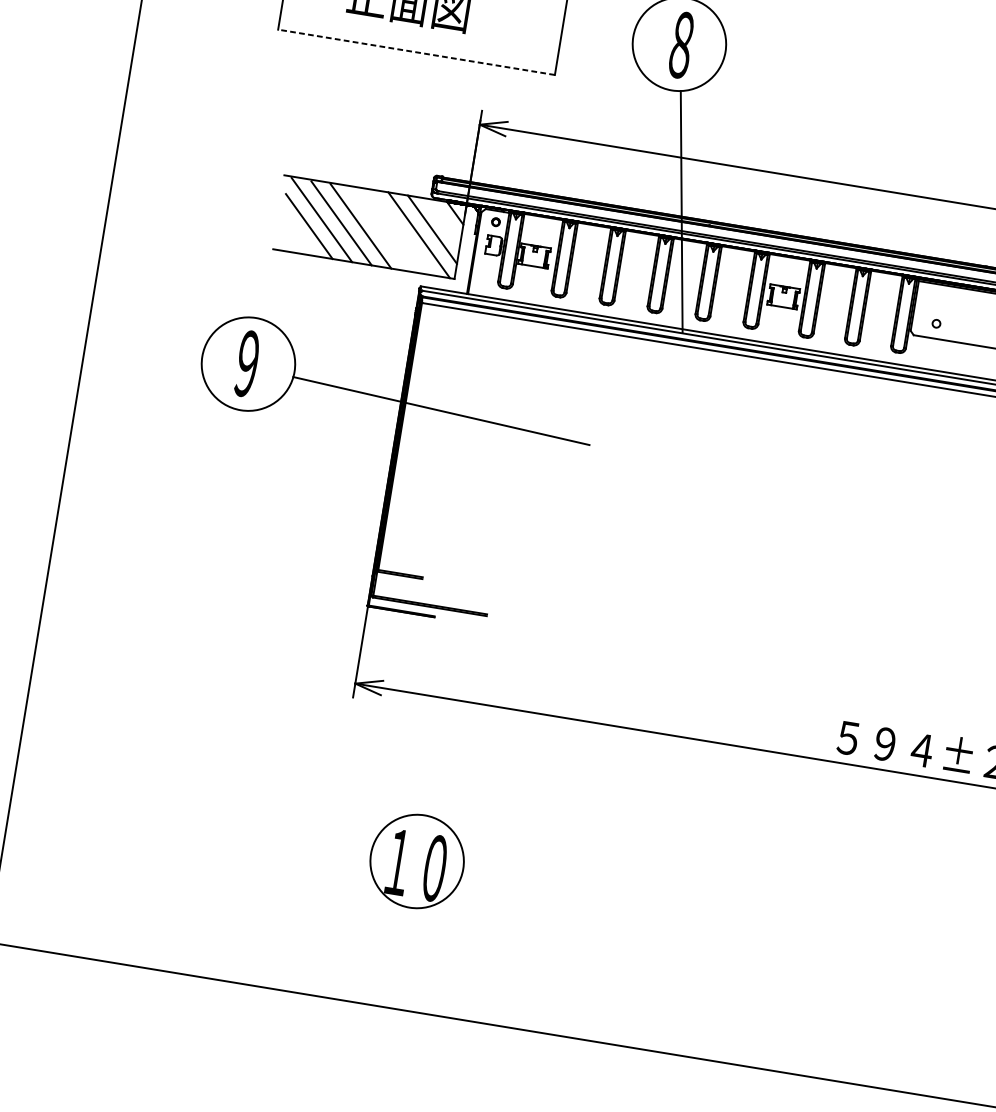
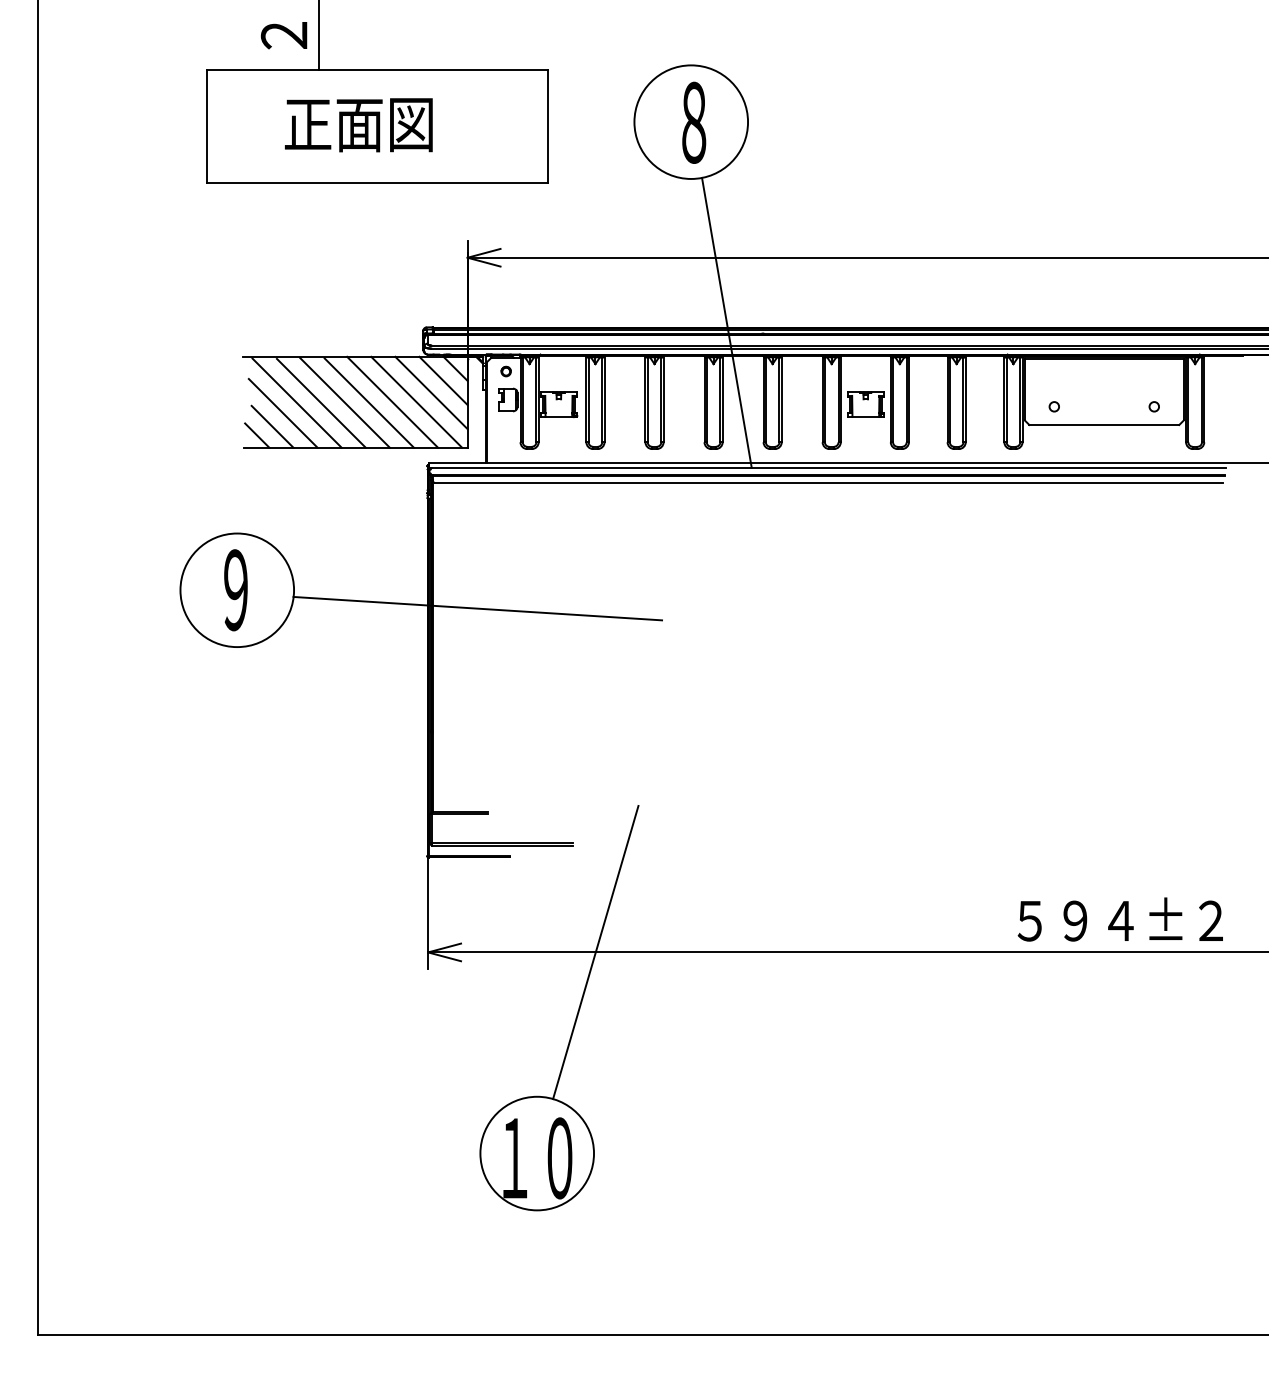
line: (416, 52) -> (377, 183), dashed -> solid
line: (443, 221) -> (443, 380), added
line: (380, 229) -> (368, 402), added
line: (399, 231) -> (392, 401), added
line: (298, 235) -> (272, 426), added
line: (285, 241) -> (257, 435), added
line: (491, 705) -> (595, 952), added

